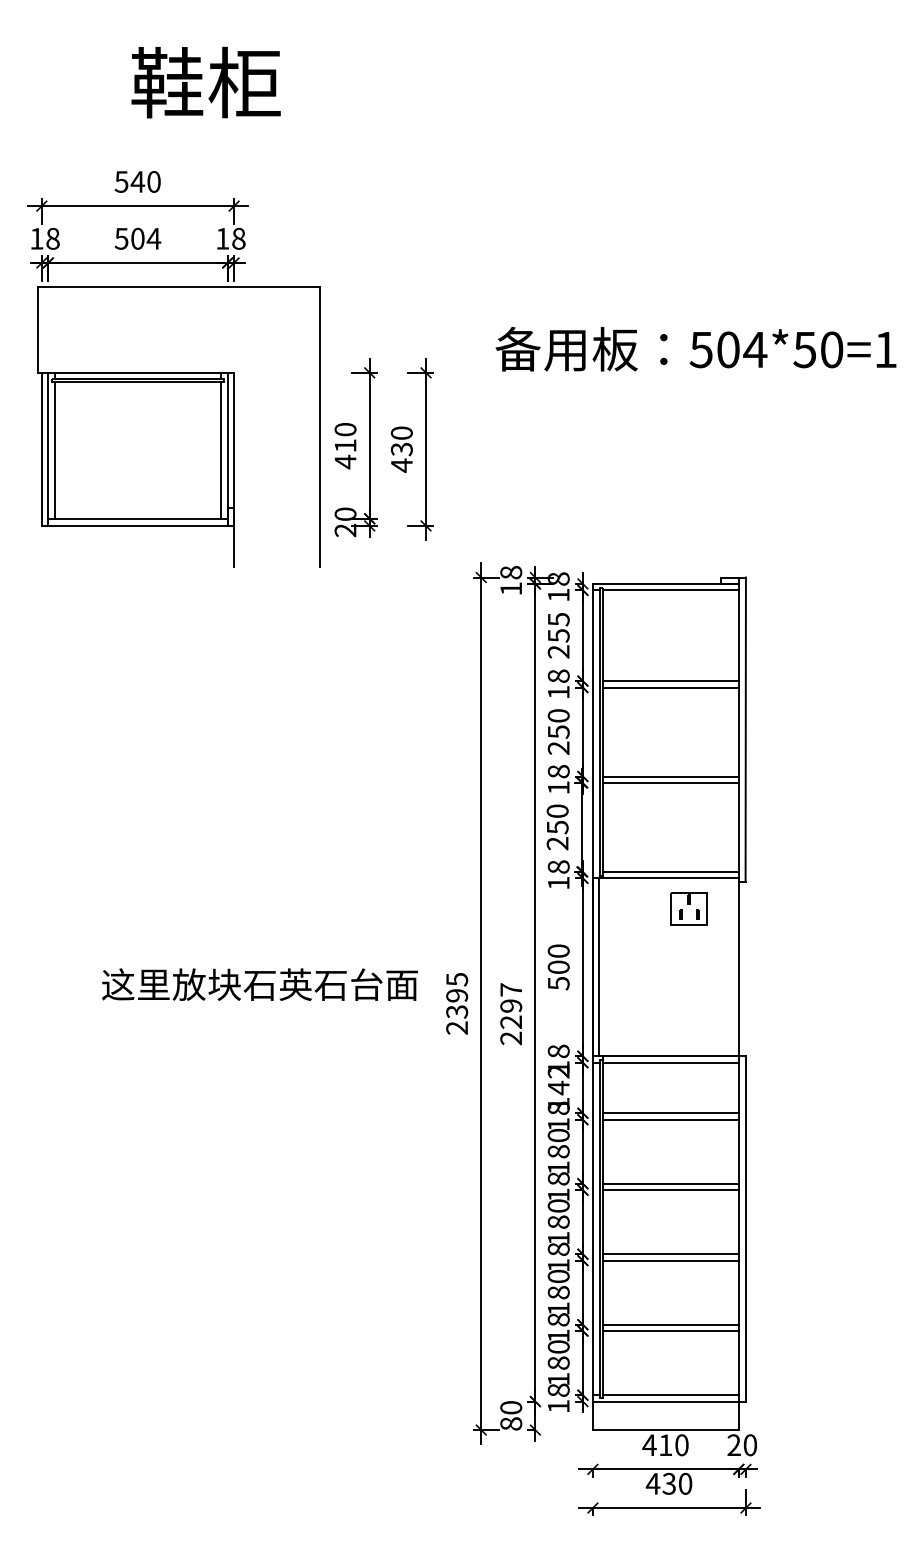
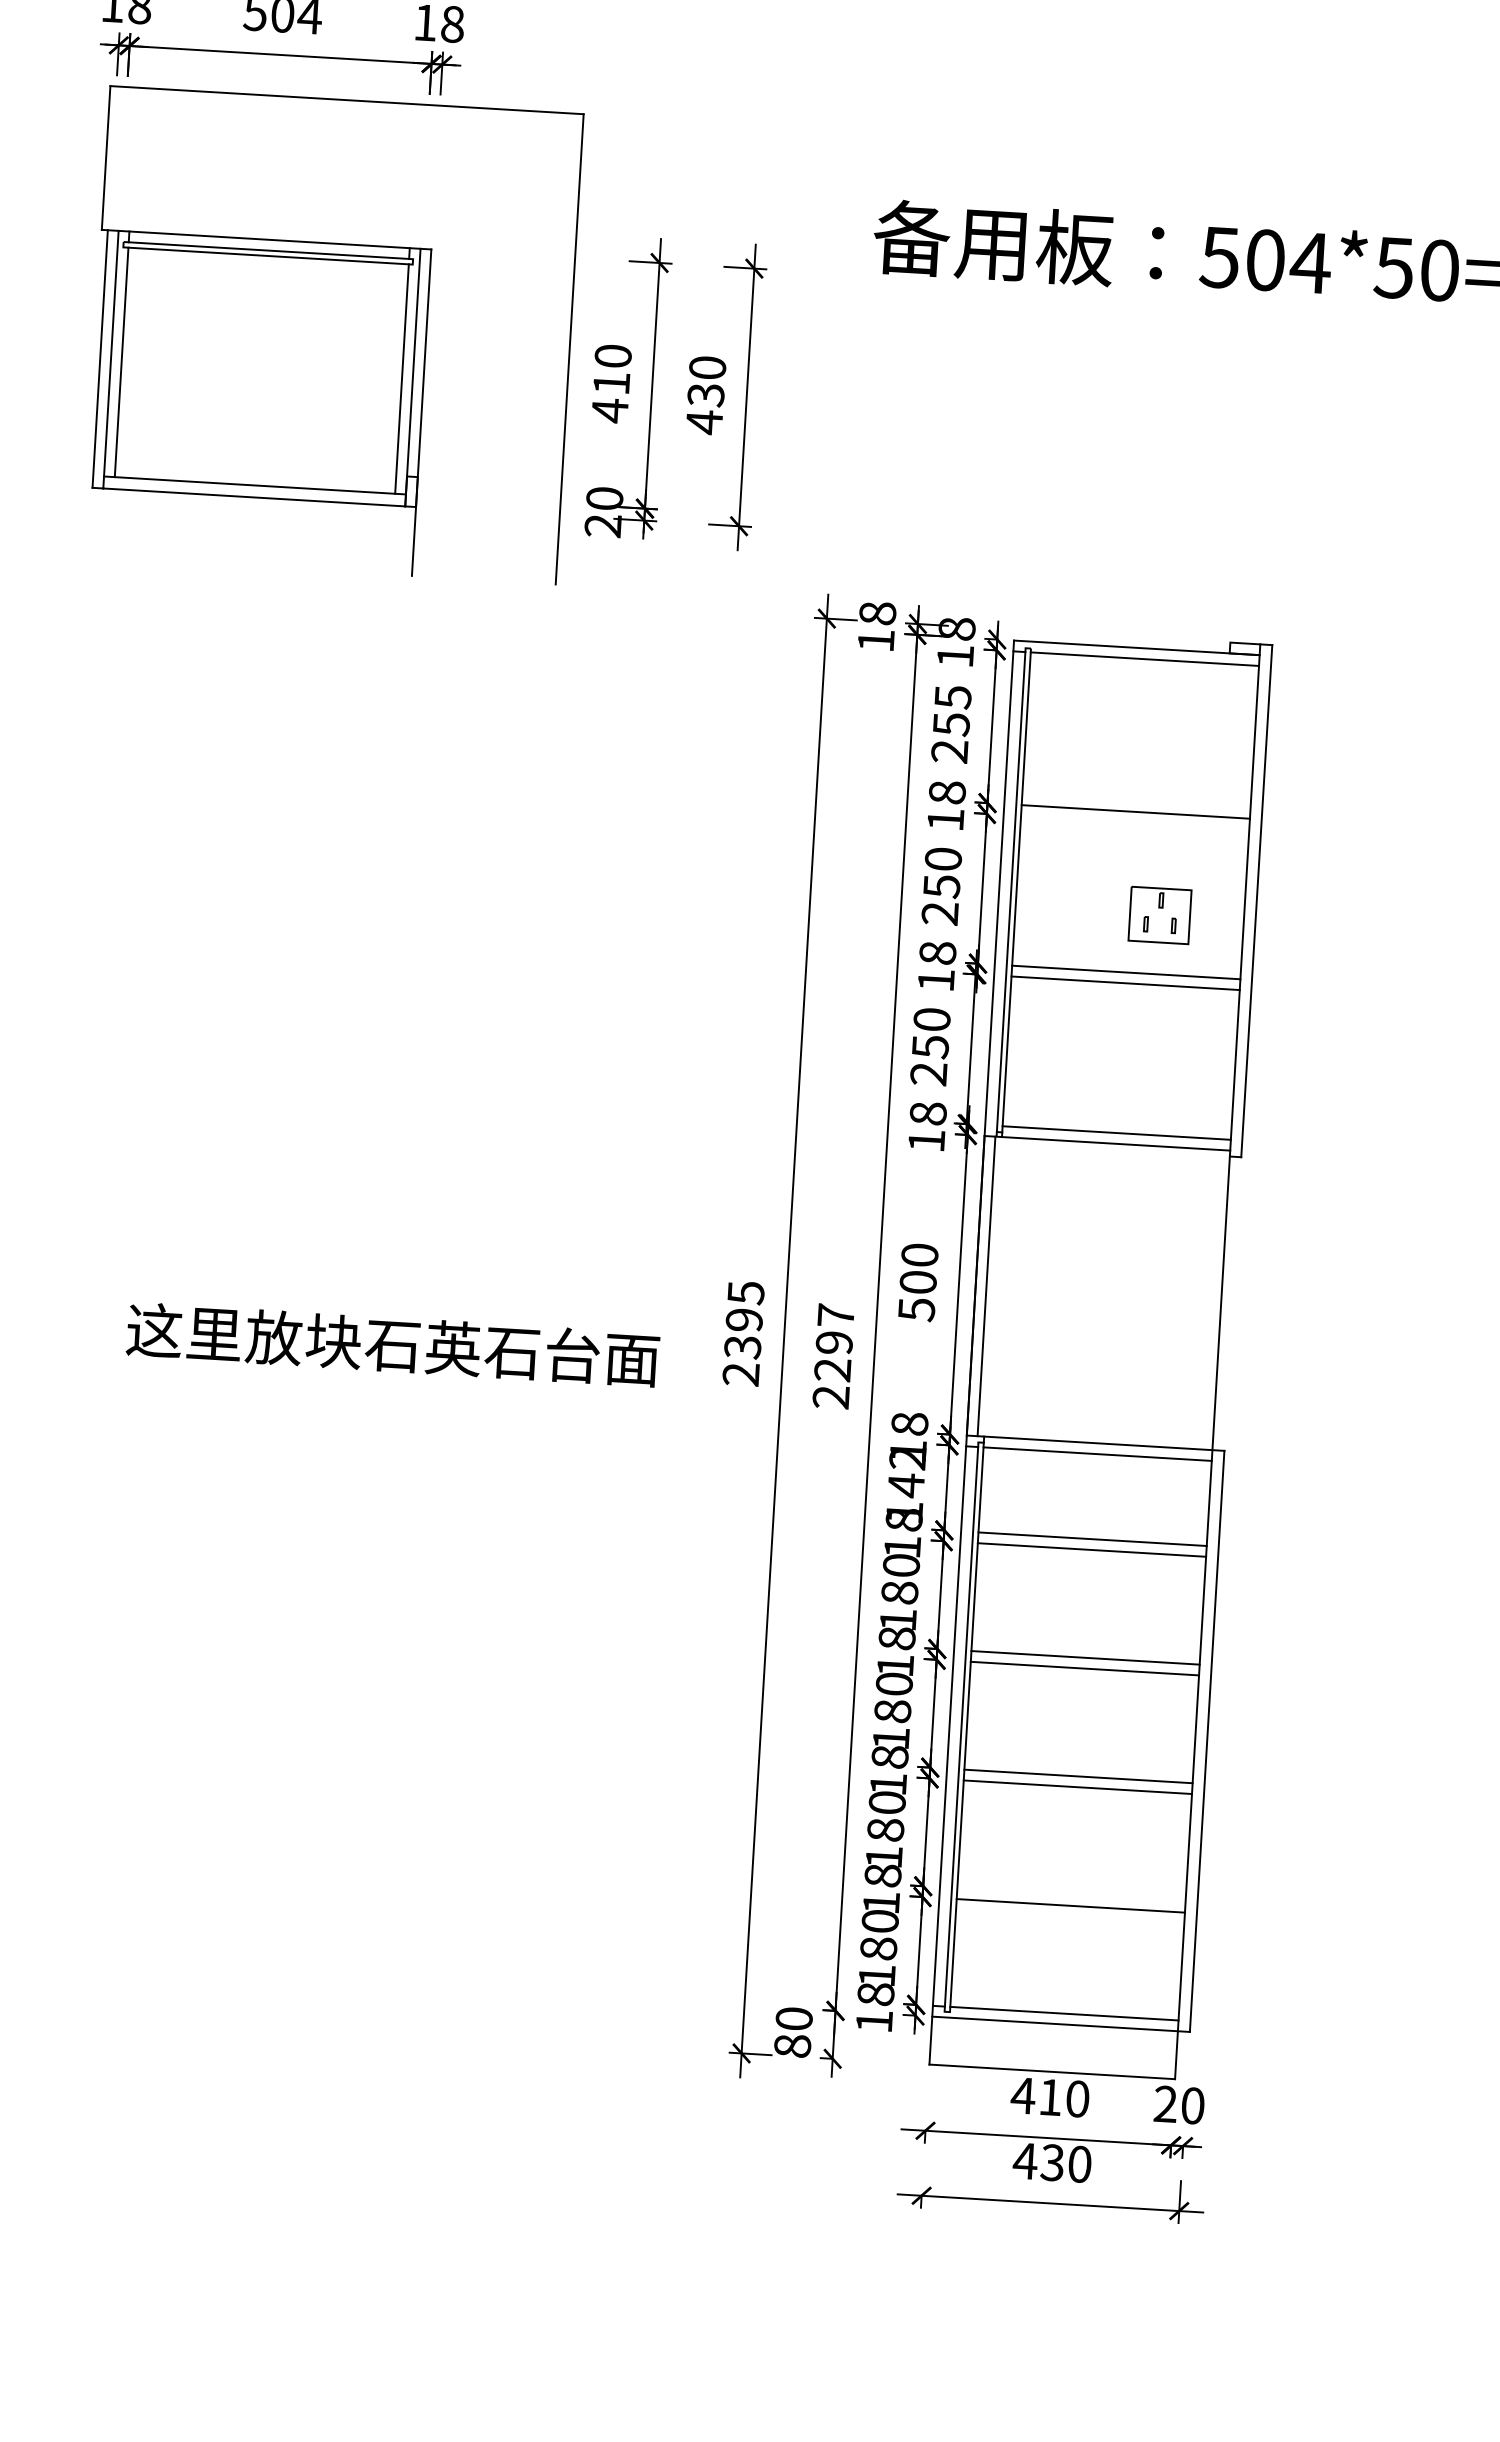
line: (670, 687) -> (1134, 822), removed
part: (688, 908) -> (1159, 915), moved
text: (259, 984) -> (392, 1344), moved
line: (670, 1324) -> (1070, 1894), removed

